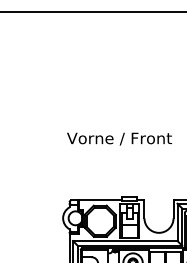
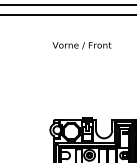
text: (118, 138) -> (81, 45), moved

